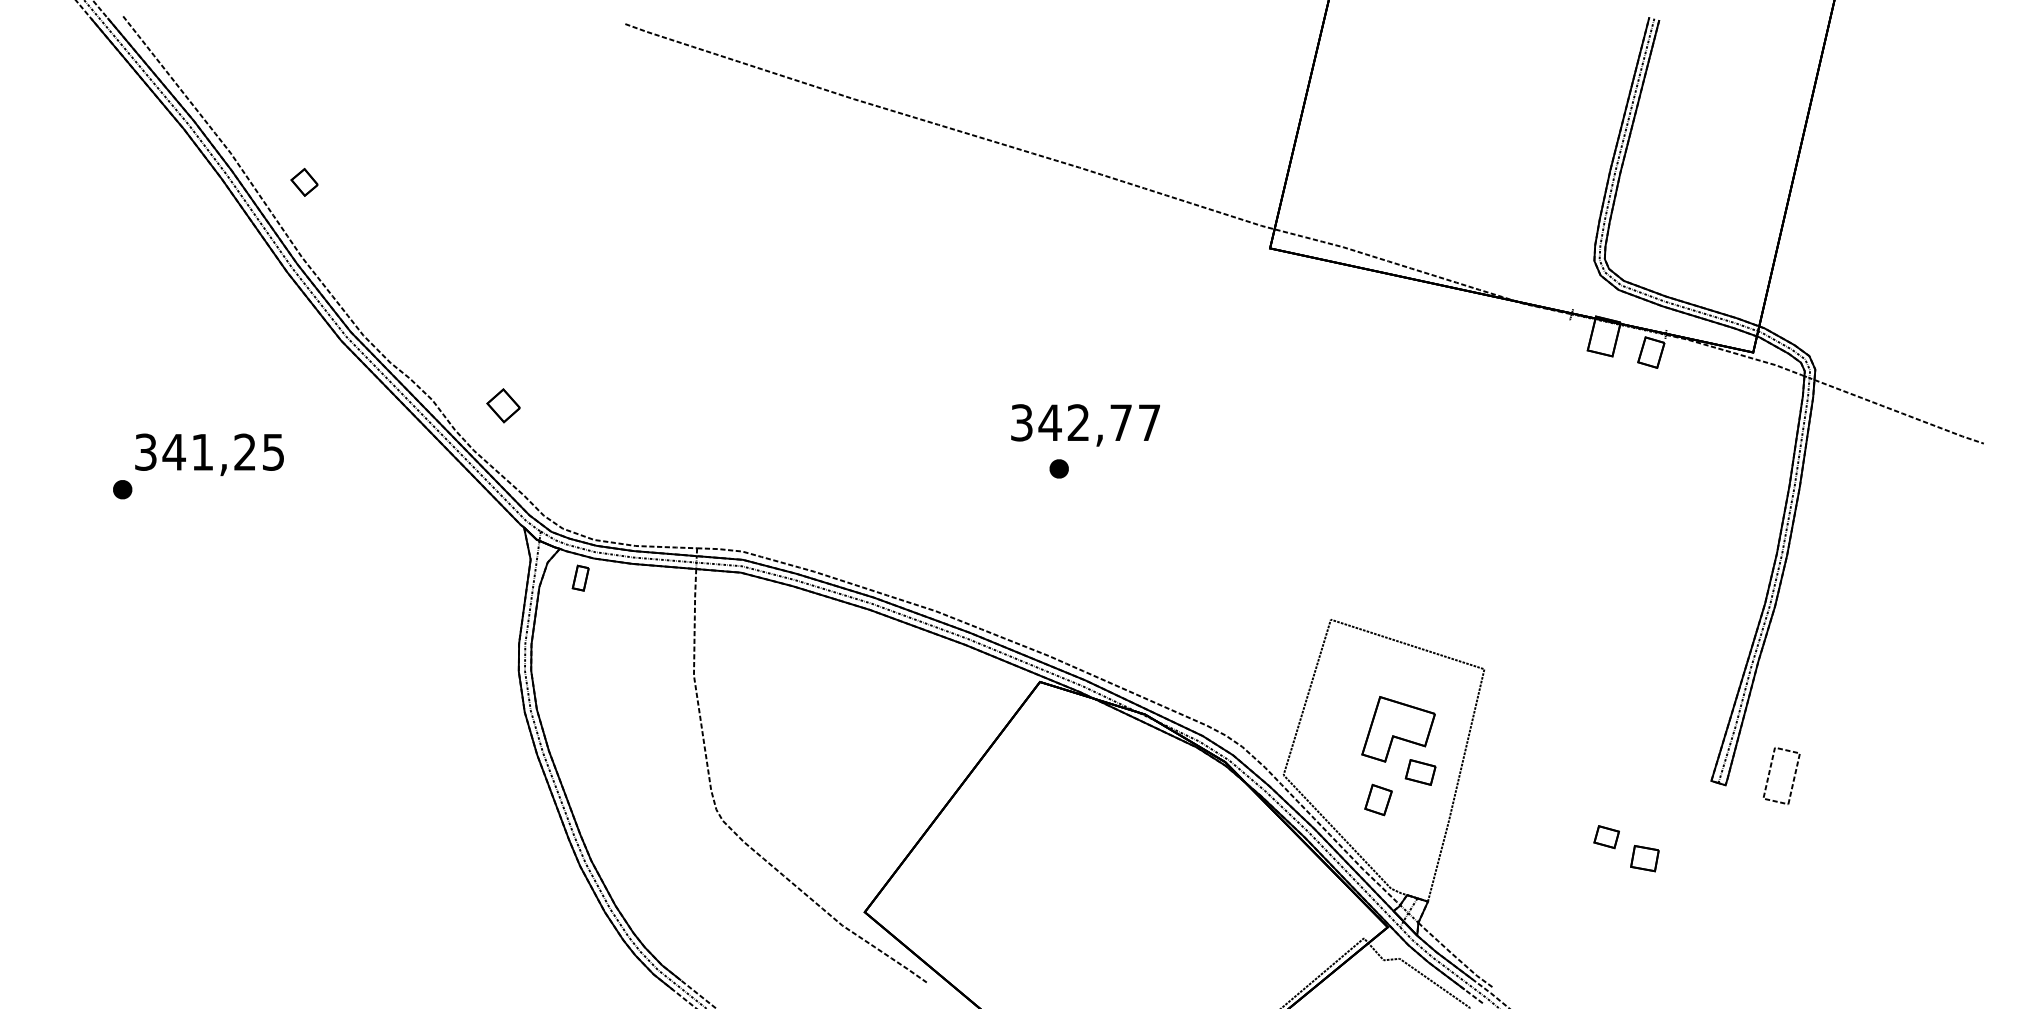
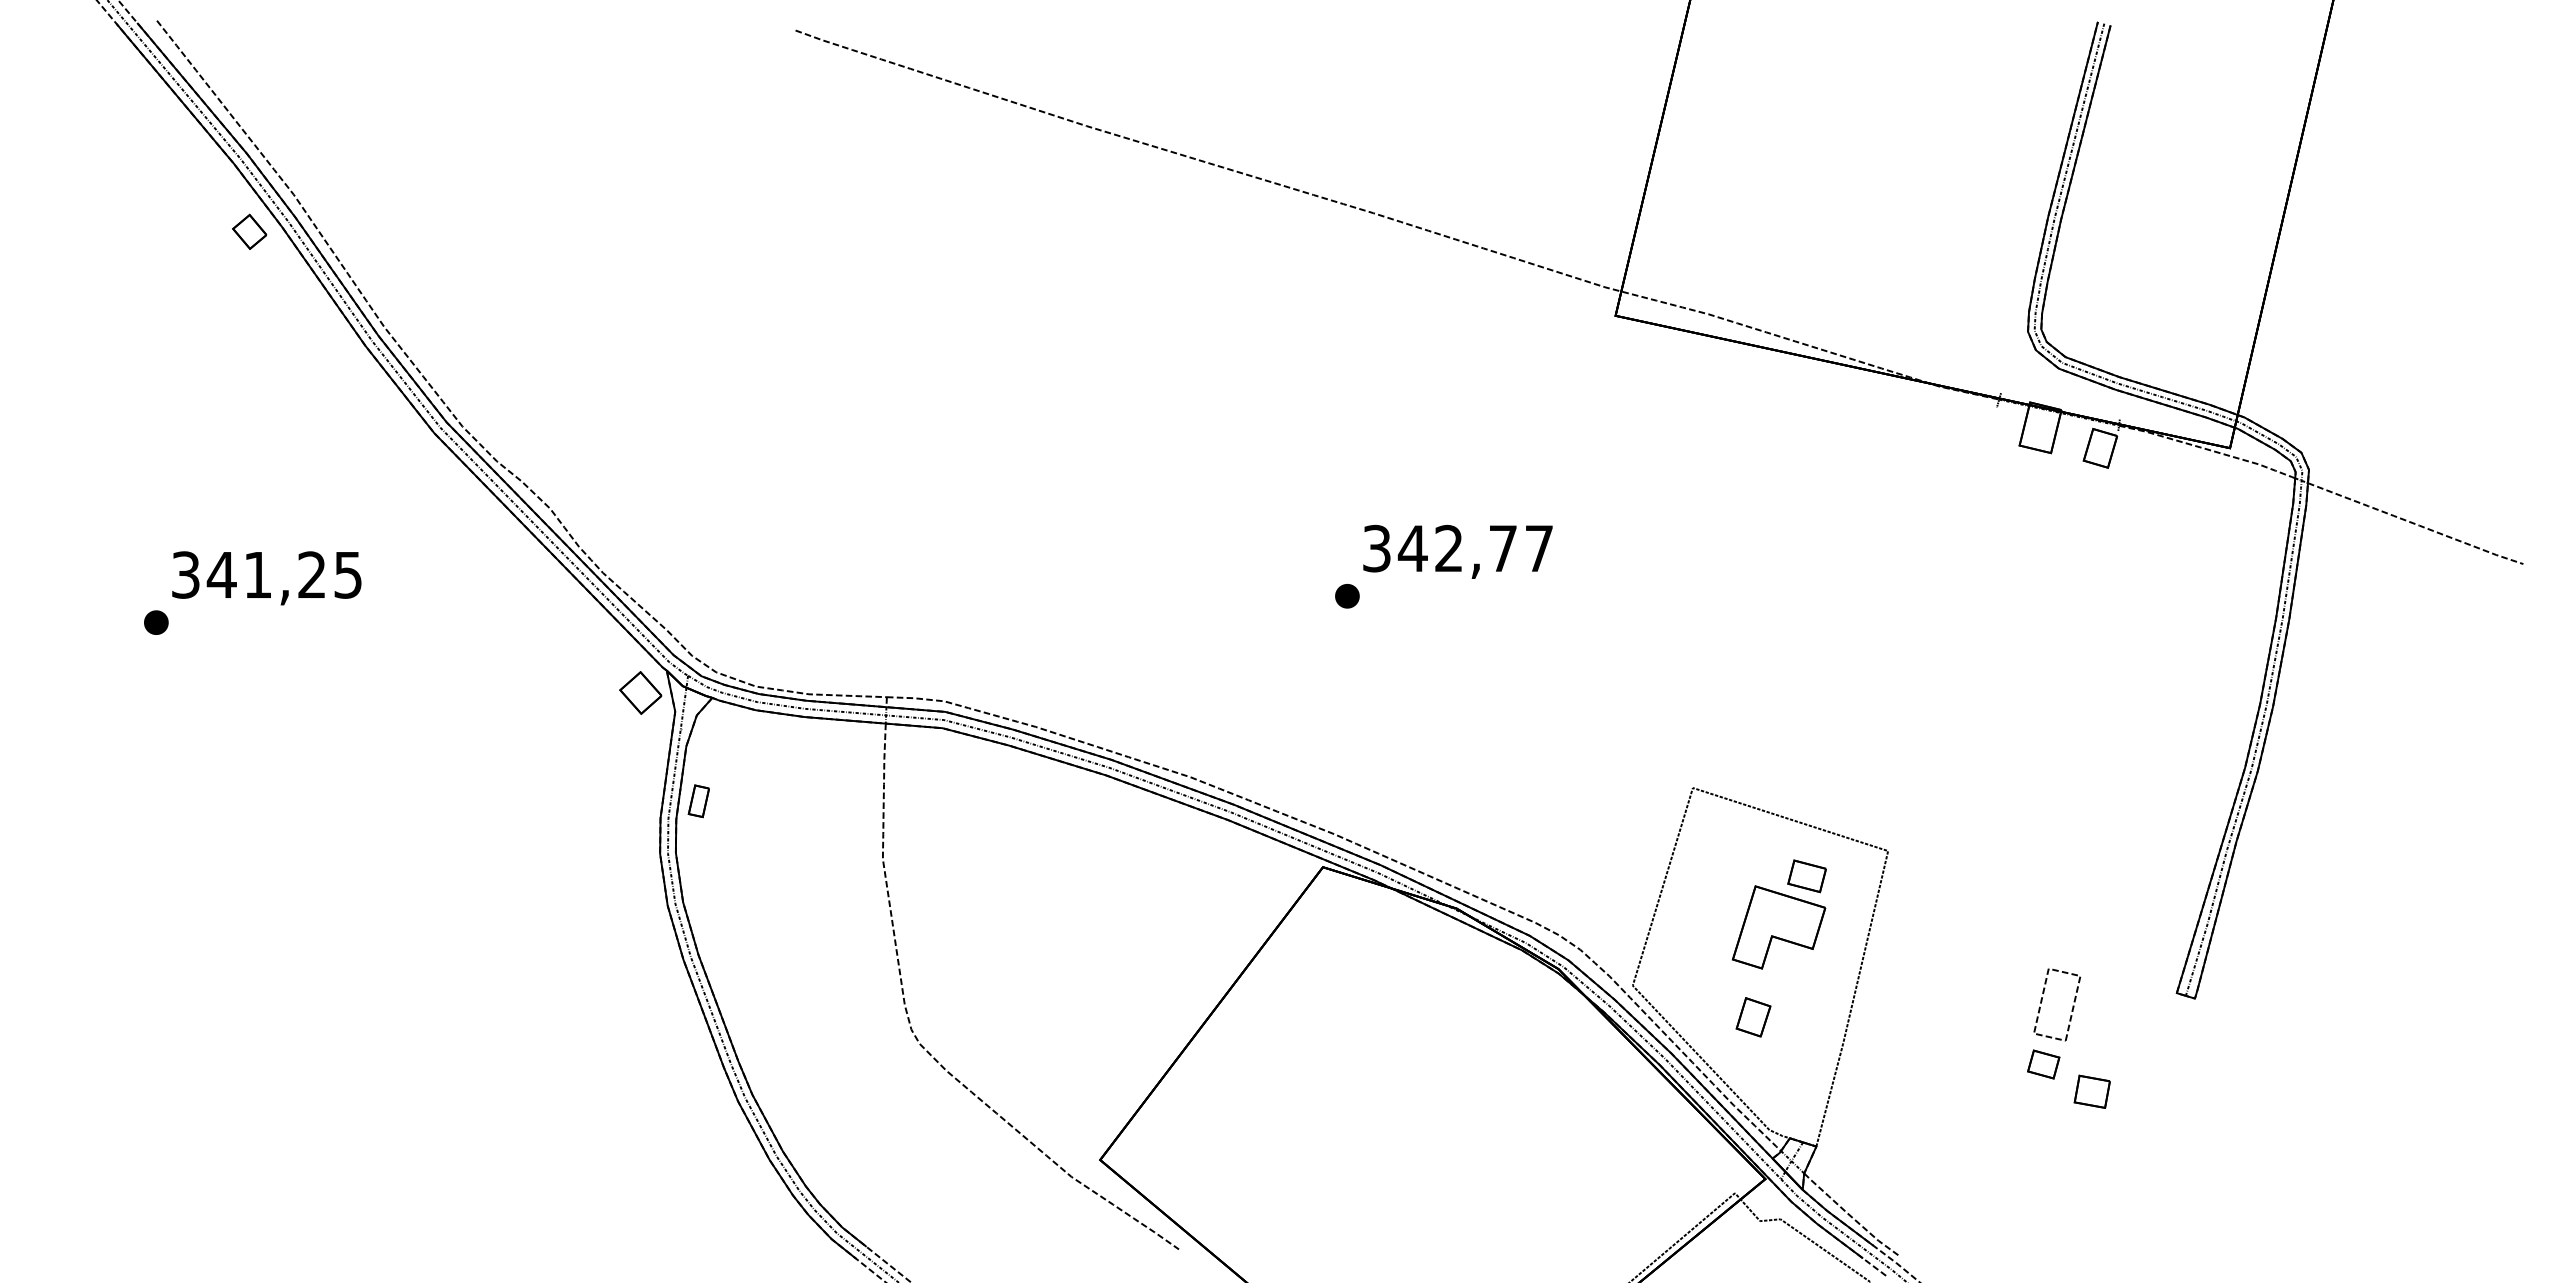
part: (304, 182) -> (249, 231), moved
part: (503, 405) -> (640, 692), moved
text: (1085, 425) -> (1457, 551), moved
part: (580, 578) -> (698, 801), moved
part: (1420, 772) -> (1806, 876), moved
part: (1793, 776) -> (2072, 1005), moved

